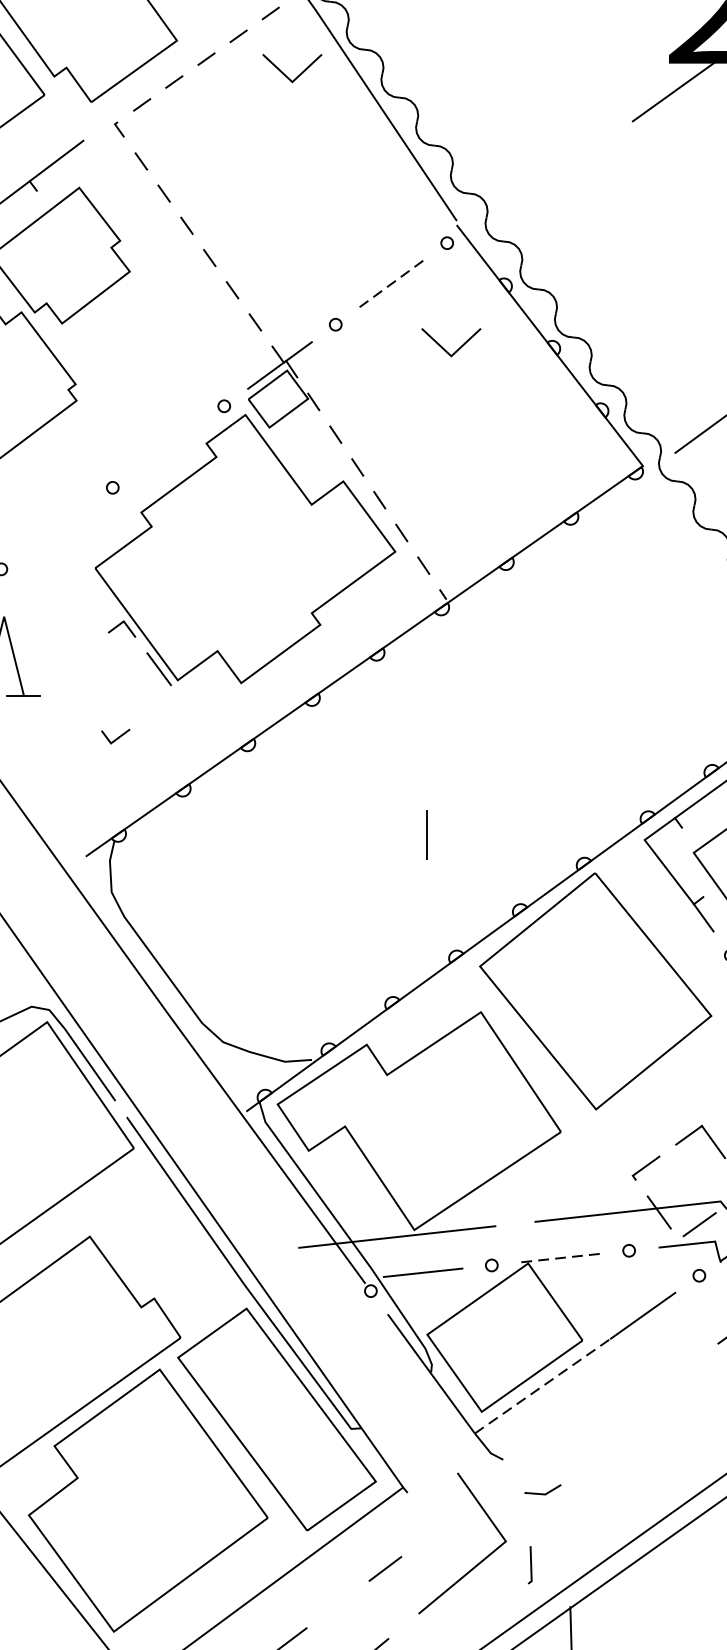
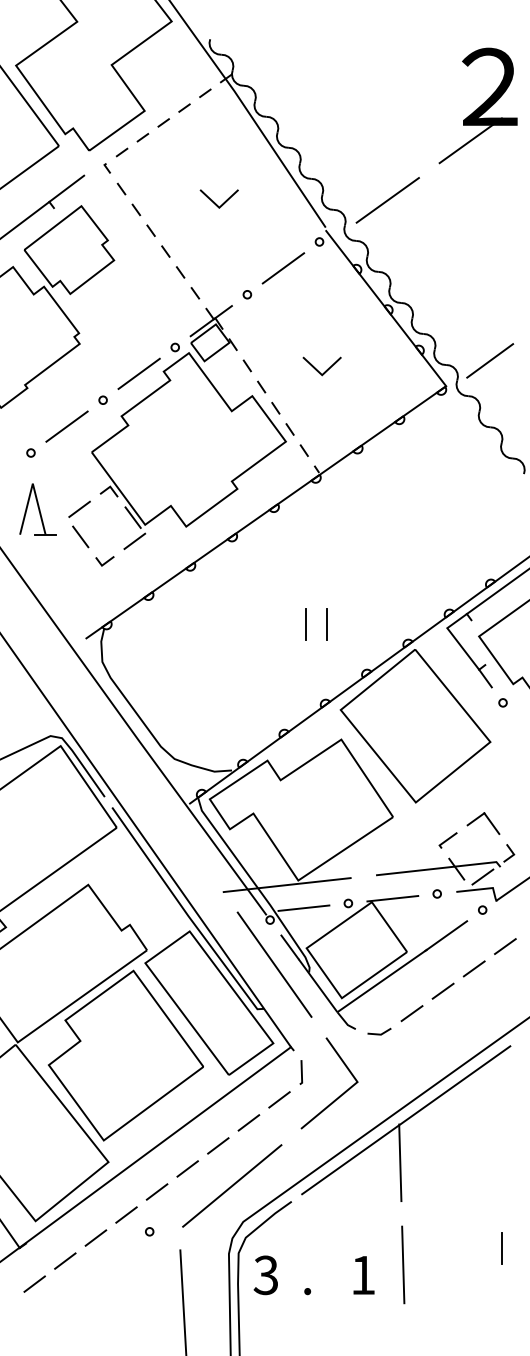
line: (284, 72) -> (214, 201), moved
line: (552, 179) -> (387, 200), added
line: (391, 284) -> (283, 268), dashed -> solid
line: (444, 347) -> (317, 369), moved
line: (167, 446) -> (138, 373), added
line: (56, 528) -> (66, 426), added
line: (76, 655) -> (79, 508), added
line: (77, 698) -> (80, 536), added
line: (161, 704) -> (134, 540), added
line: (458, 834) -> (326, 624), added
line: (559, 1257) -> (392, 898), dashed -> solid
line: (377, 1359) -> (274, 964), added
line: (685, 1365) -> (473, 968), added
line: (544, 1384) -> (382, 980), dashed -> solid
line: (637, 1399) -> (442, 990), added
line: (589, 1435) -> (411, 1013), added
line: (542, 1492) -> (379, 1033), moved
line: (530, 1565) -> (301, 1072), moved
line: (337, 1603) -> (248, 1122), added

